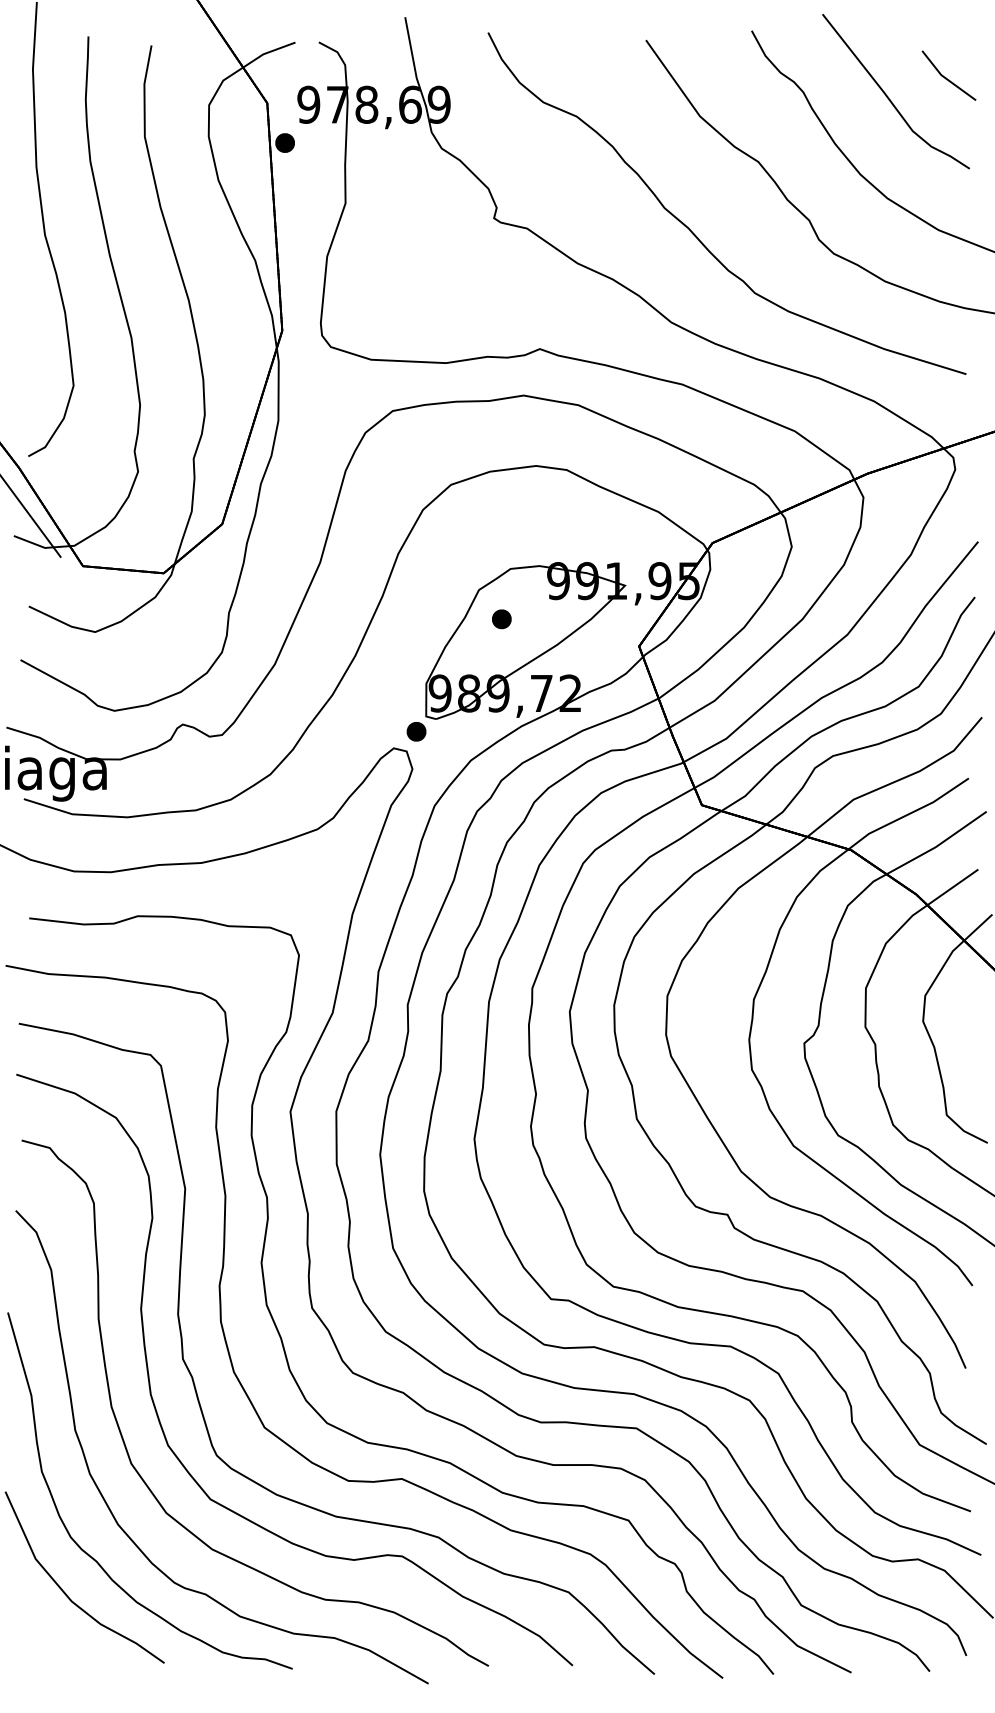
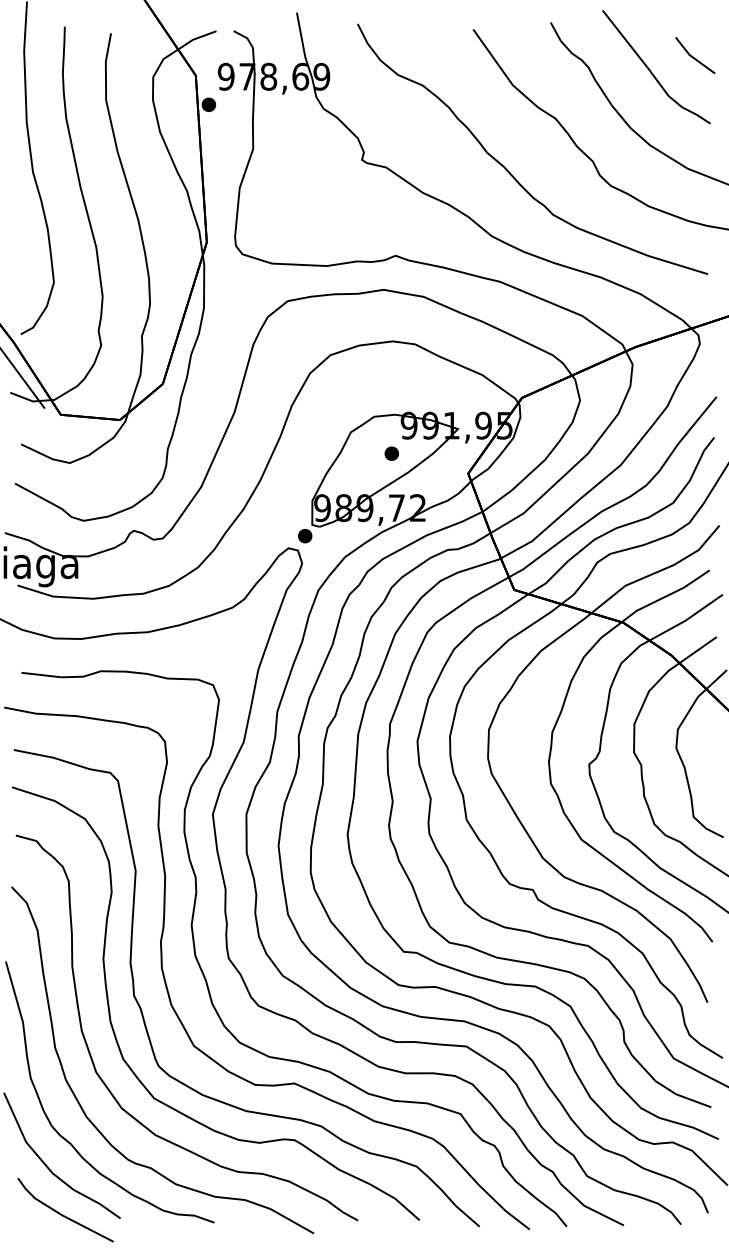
part: (501, 619) -> (391, 453), moved
line: (86, 1658) -> (63, 1215), added

